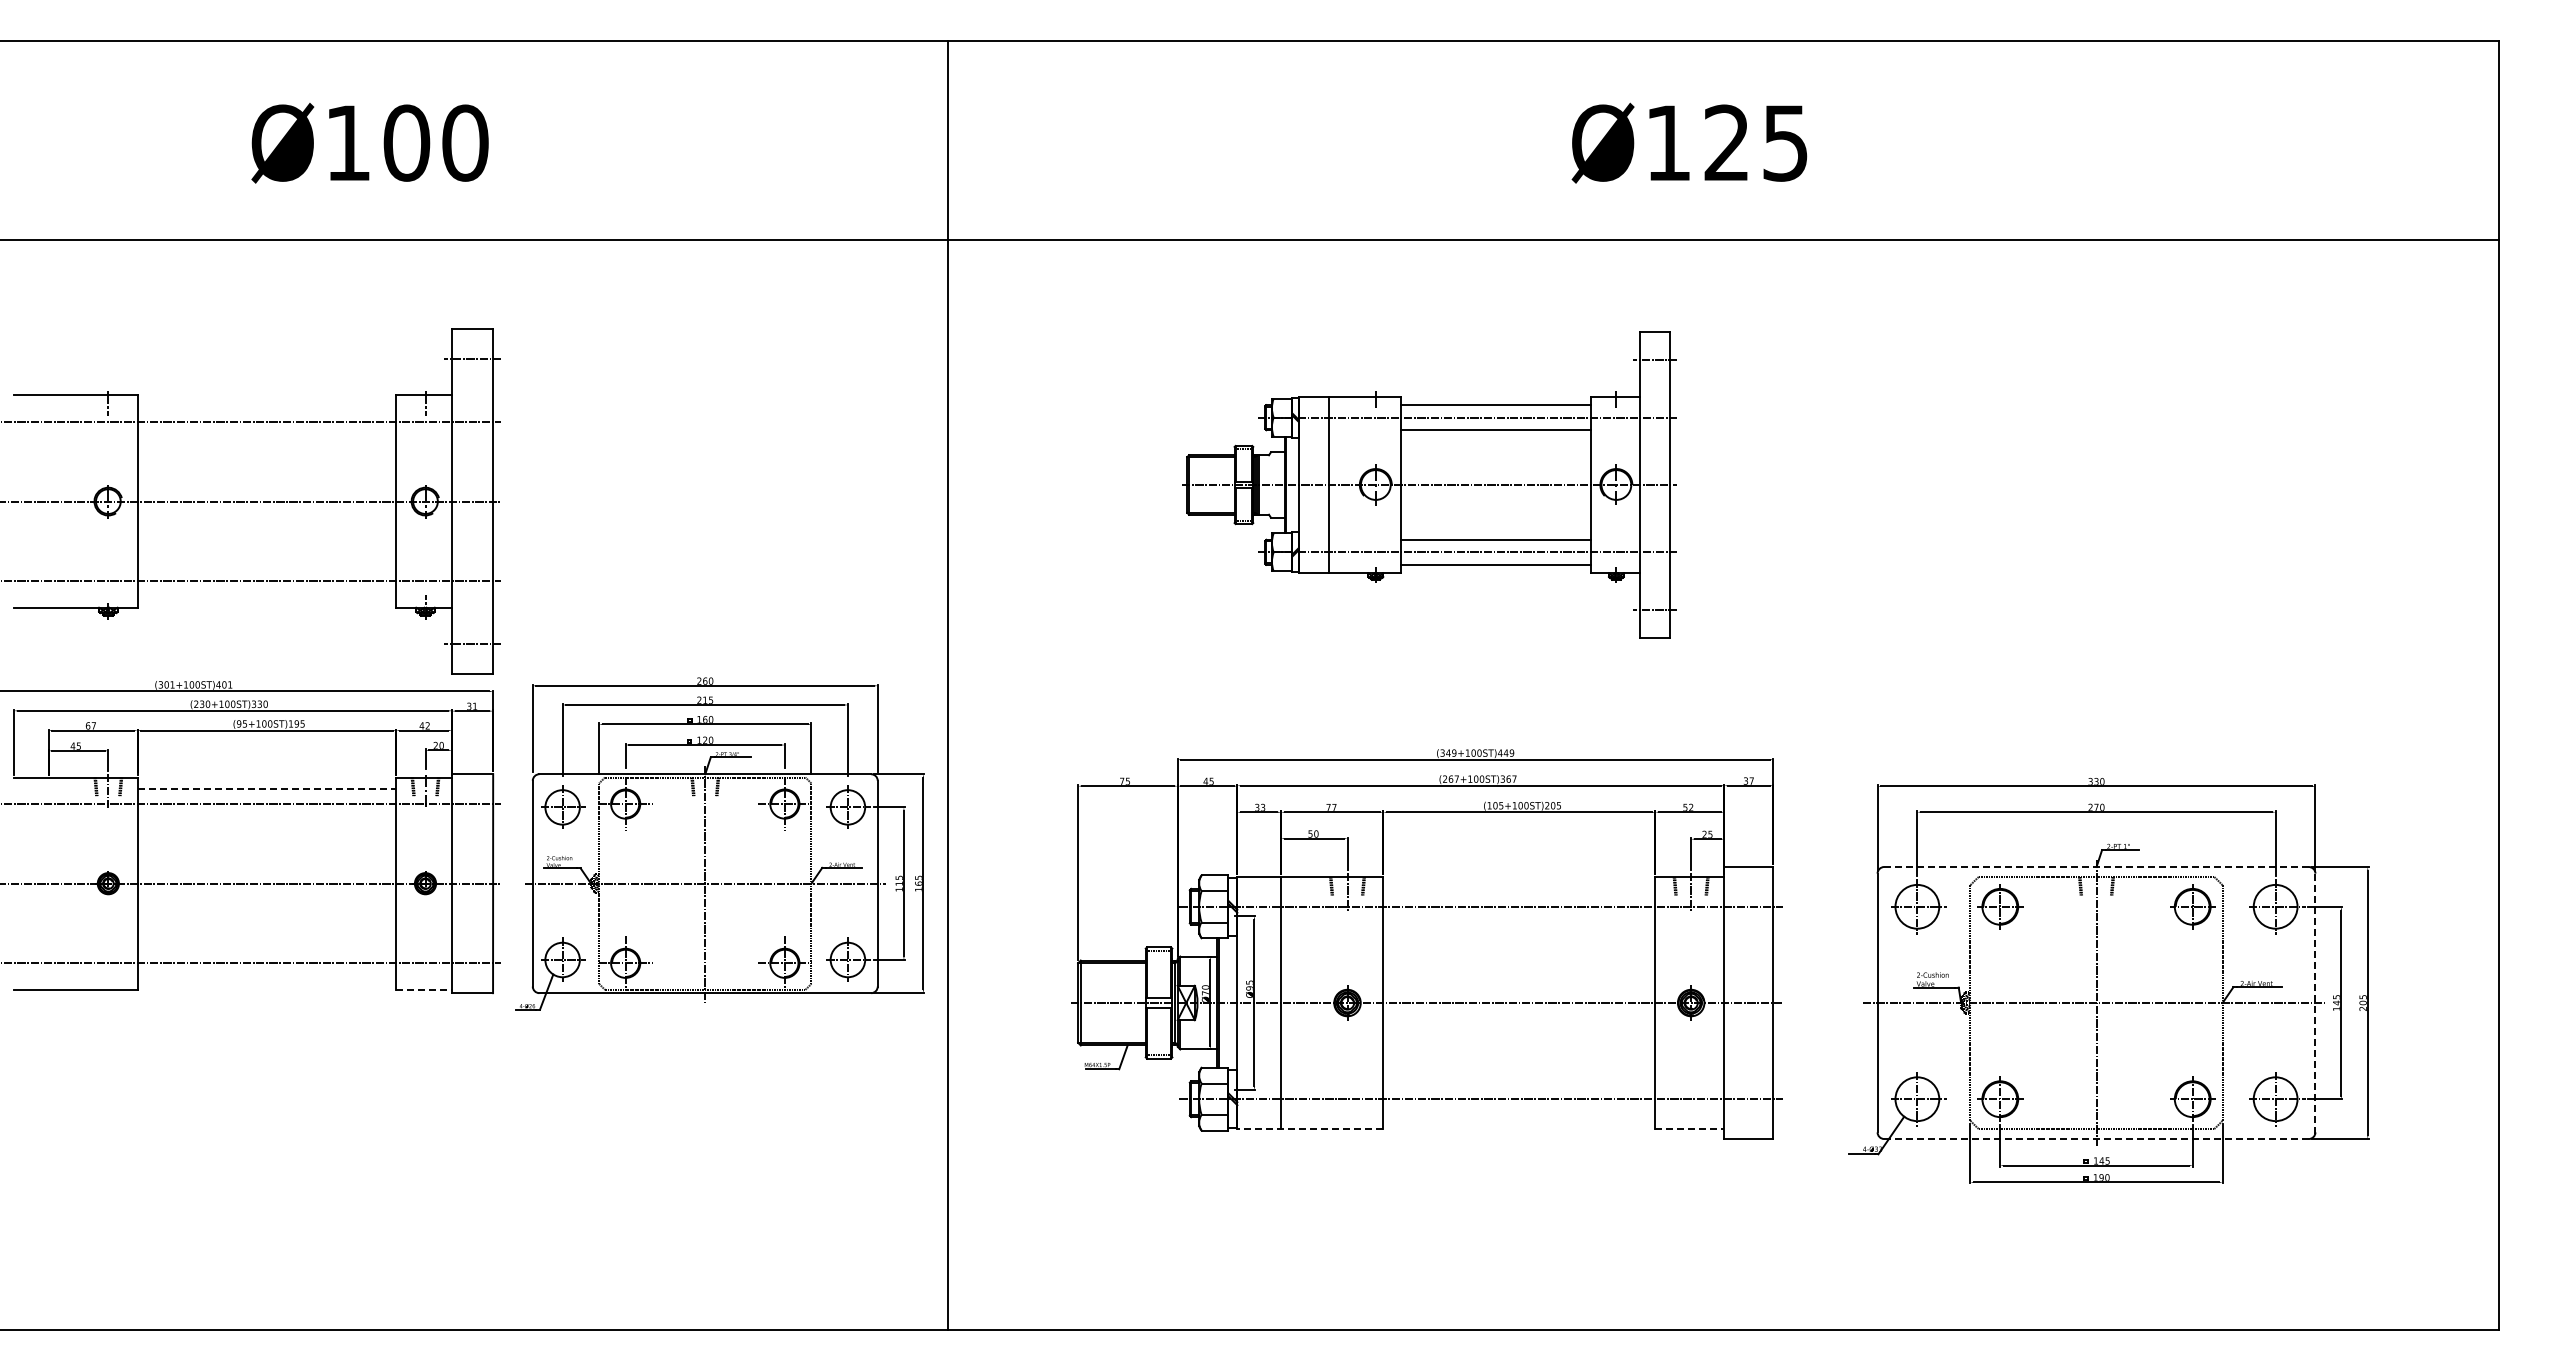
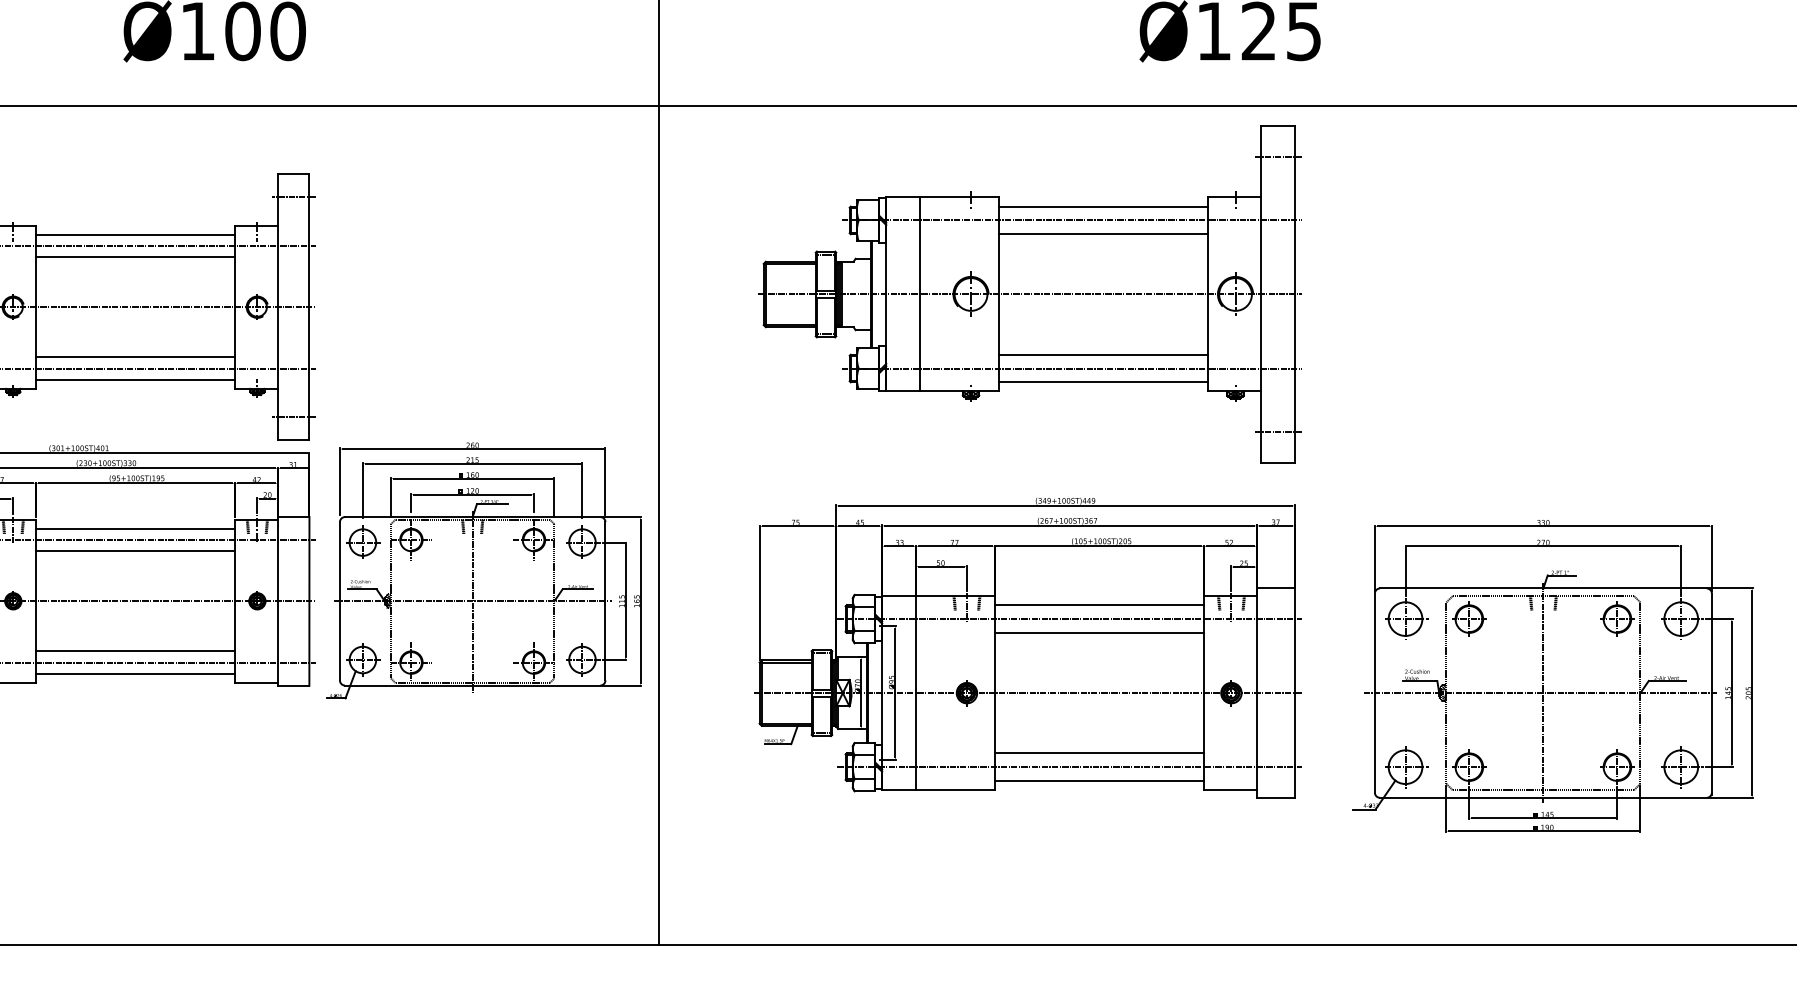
line: (266, 407) -> (135, 234), added
line: (266, 436) -> (135, 257), added
part: (1429, 484) -> (1030, 294), size x1.43
line: (266, 566) -> (135, 357), added
line: (266, 595) -> (135, 379), added
line: (267, 789) -> (135, 528), dashed -> solid
line: (266, 818) -> (135, 551), added
line: (2097, 867) -> (1544, 588), dashed -> solid
line: (1519, 888) -> (1099, 605), added
line: (1519, 924) -> (1099, 632), added
line: (266, 948) -> (135, 651), added
line: (266, 977) -> (135, 673), added
line: (424, 989) -> (256, 682), dashed -> solid
line: (2315, 1004) -> (1711, 694), dashed -> solid
line: (1519, 1081) -> (1099, 753), added
line: (1519, 1117) -> (1099, 781), added
line: (1310, 1129) -> (938, 790), dashed -> solid
line: (1690, 1129) -> (1230, 790), dashed -> solid
line: (2097, 1139) -> (1544, 798), dashed -> solid

